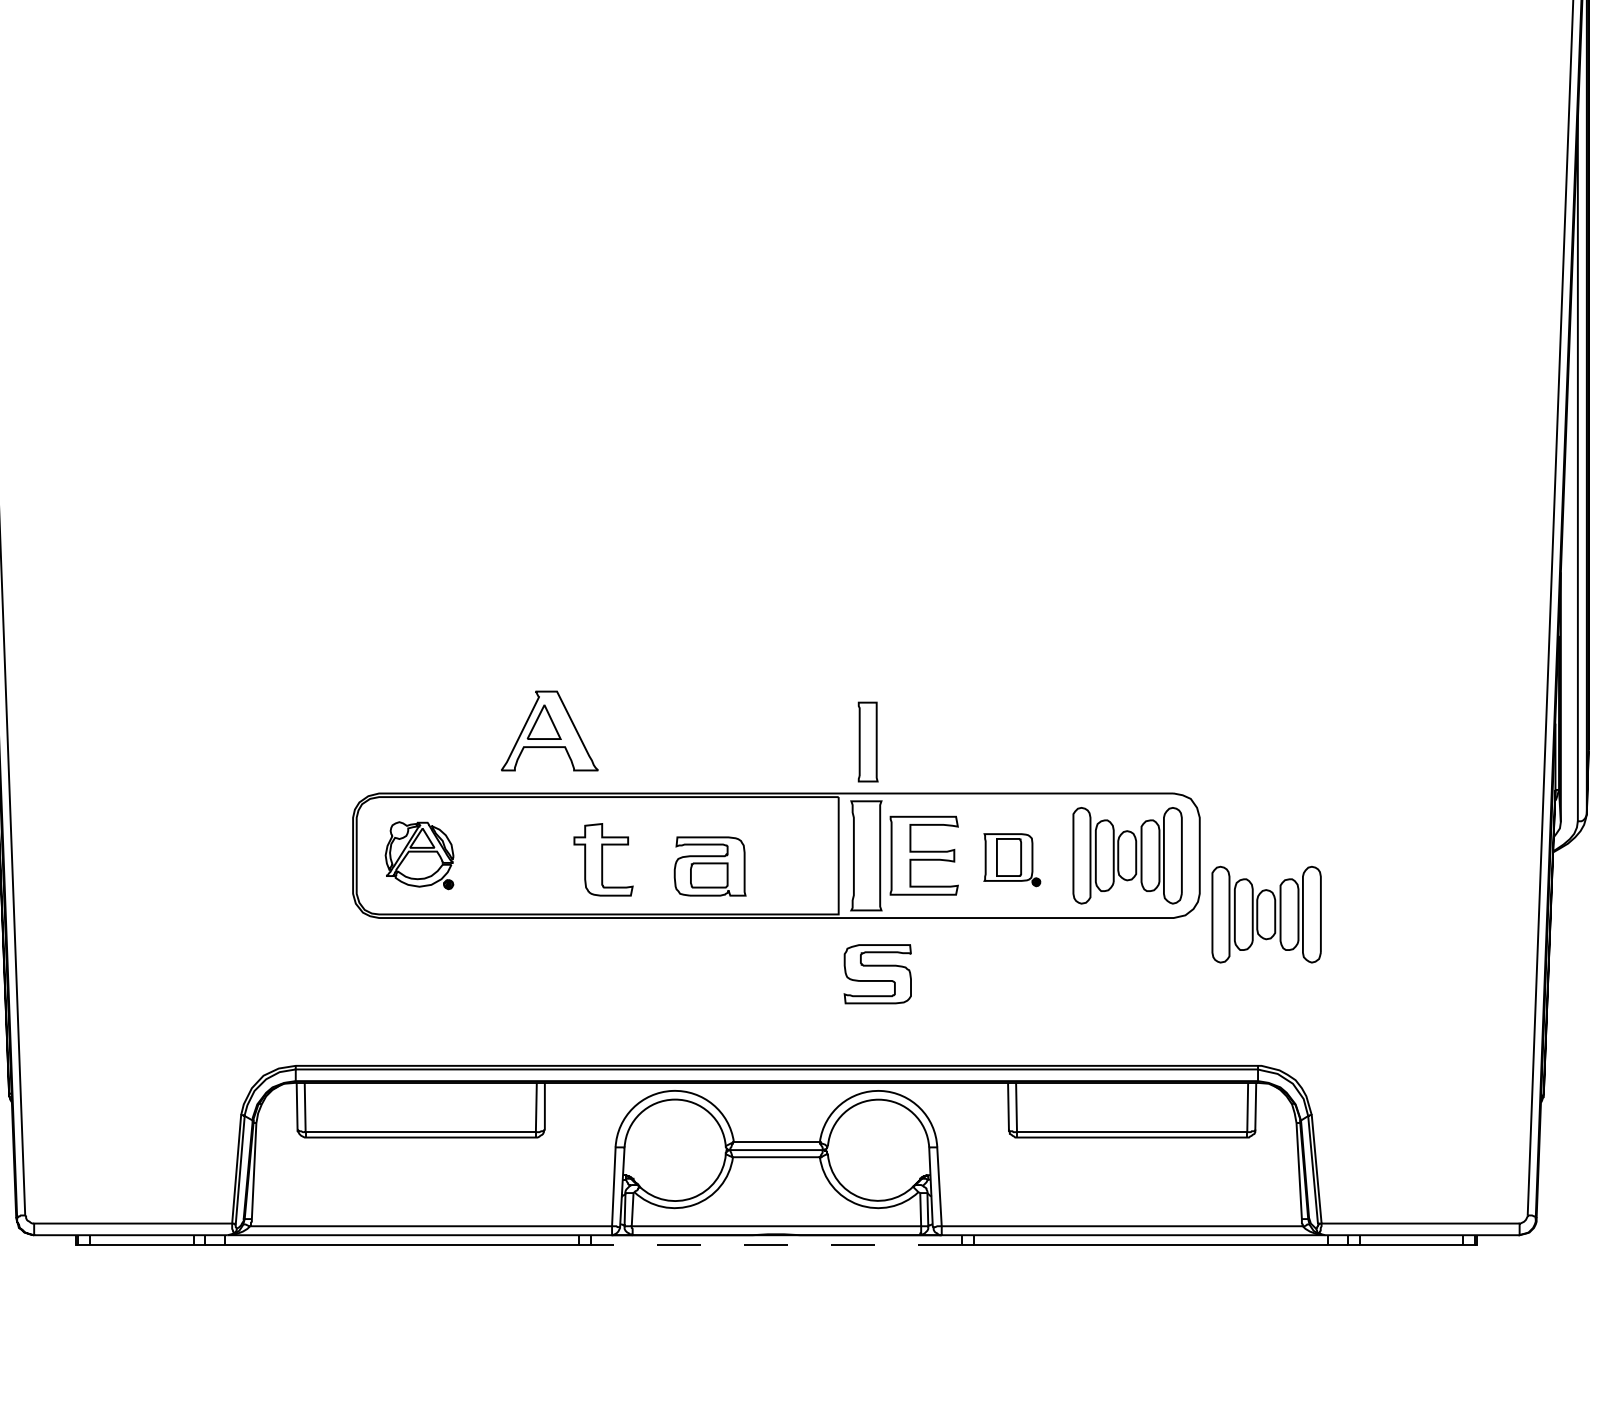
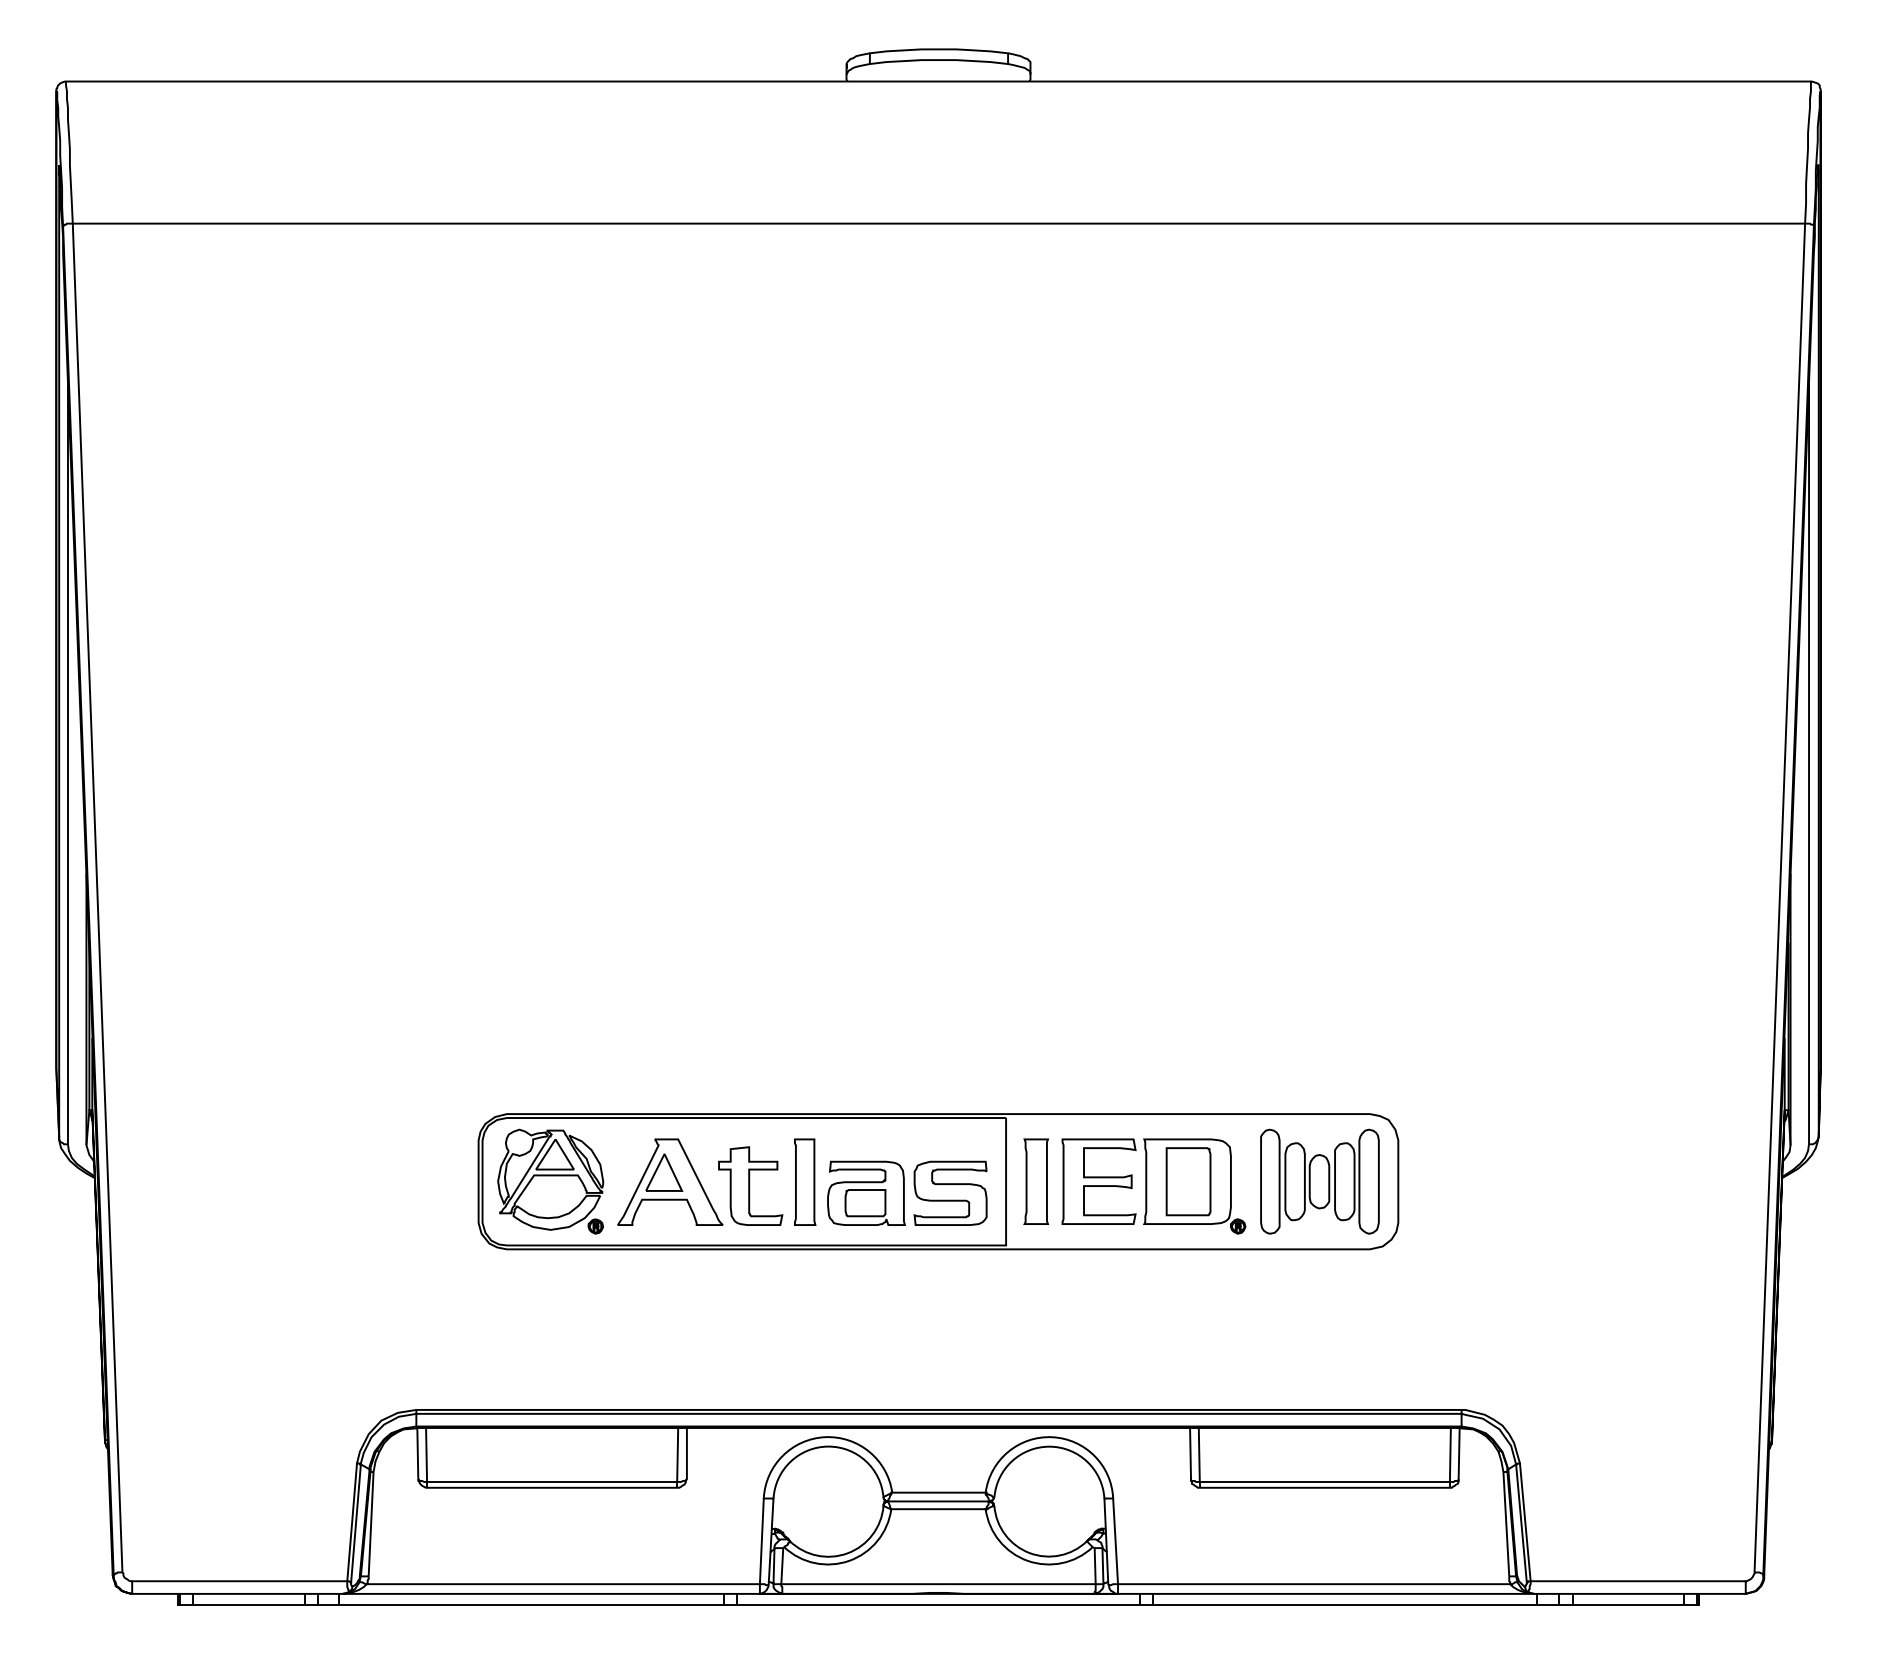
part: (549, 730) -> (670, 1181), moved
part: (868, 741) -> (805, 1181), moved
part: (419, 855) -> (550, 1181), size x1.43
part: (866, 855) -> (1036, 1181), size x0.71
part: (1012, 860) -> (1194, 1186), size x1.67
part: (1266, 914) -> (1470, 1245), removed
part: (877, 973) -> (950, 1192), moved
line: (776, 1244) -> (938, 1604), dashed -> solid

